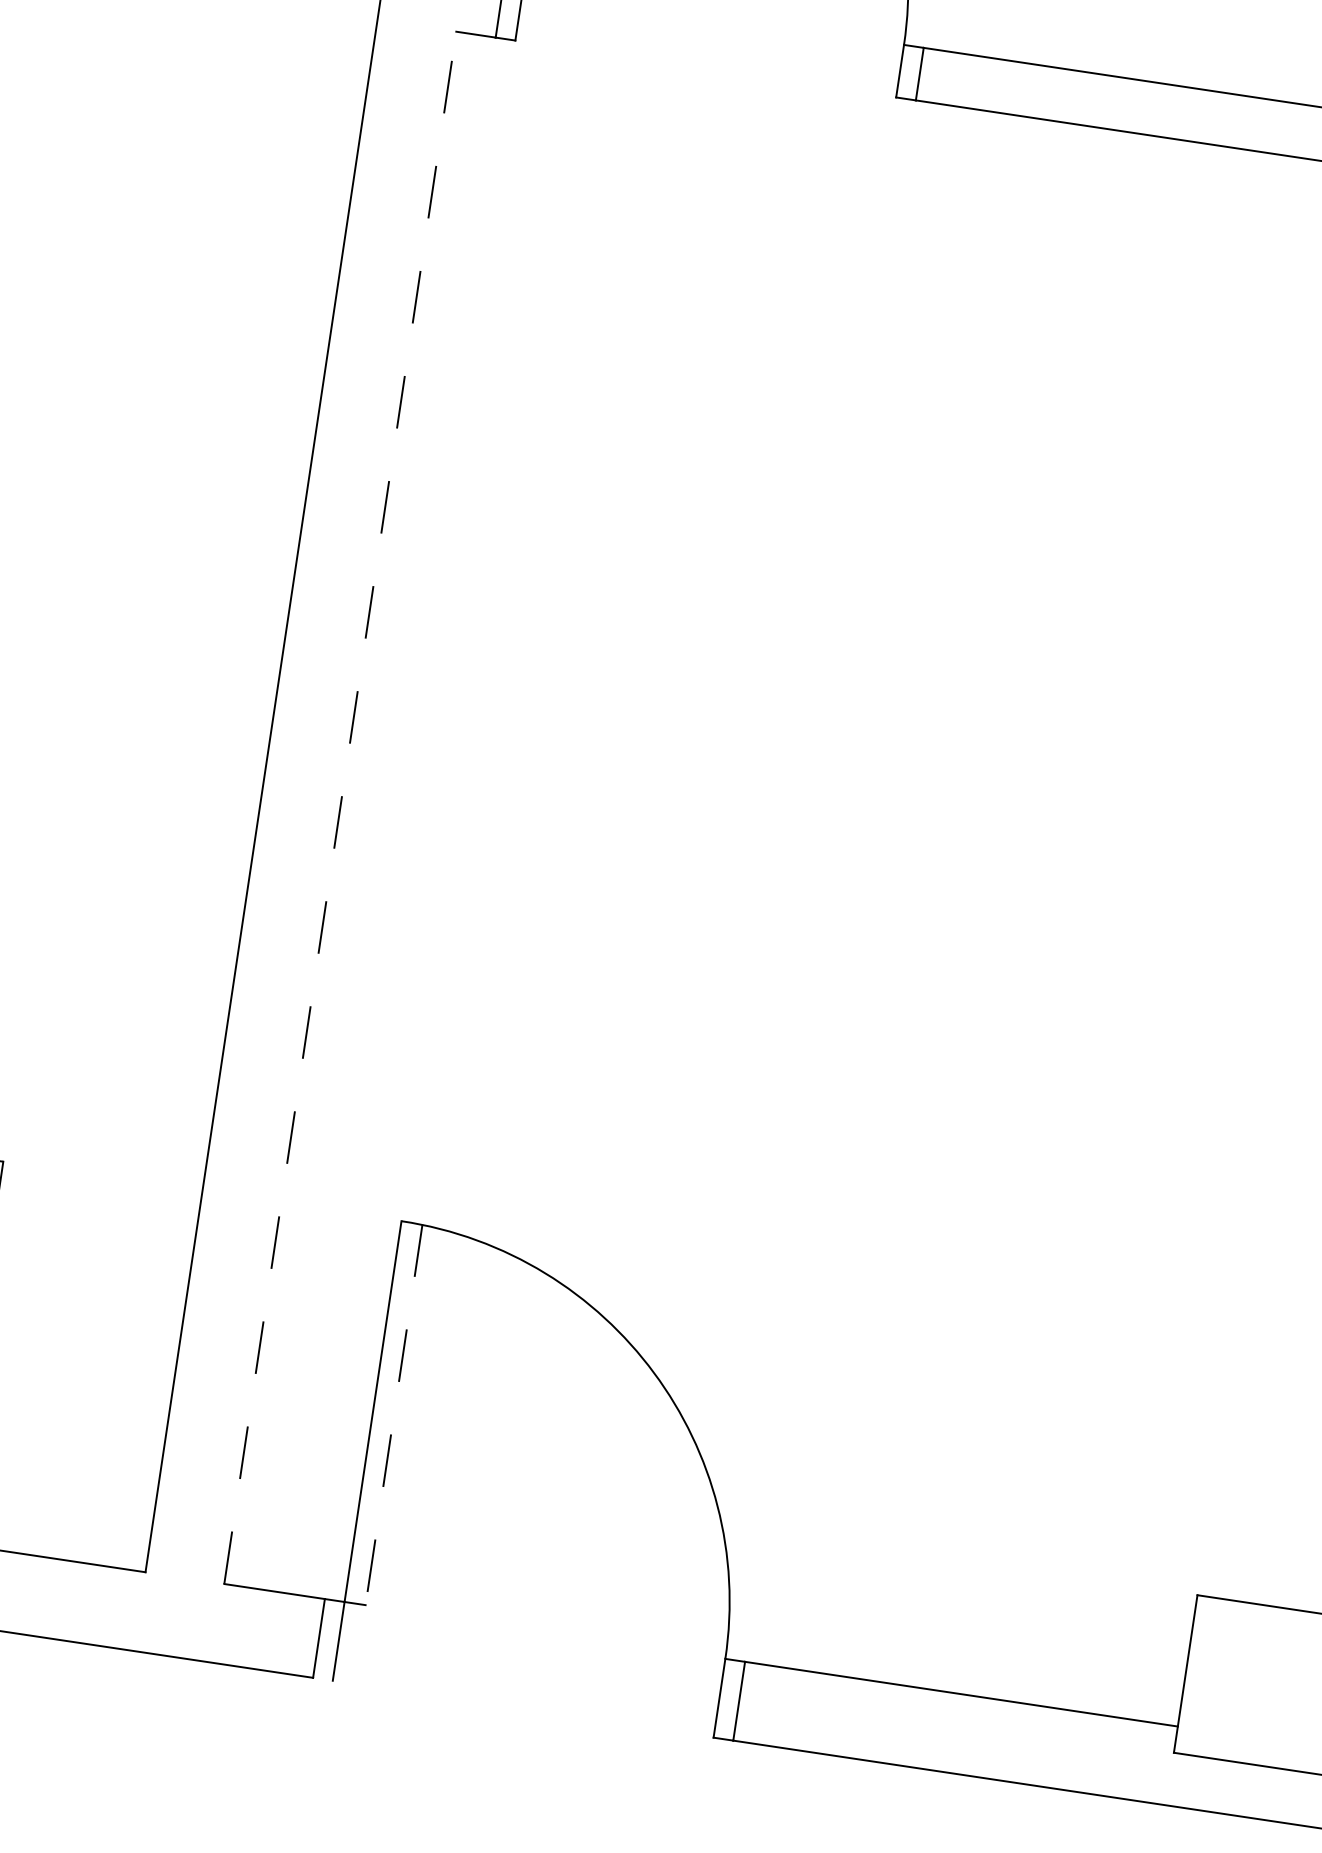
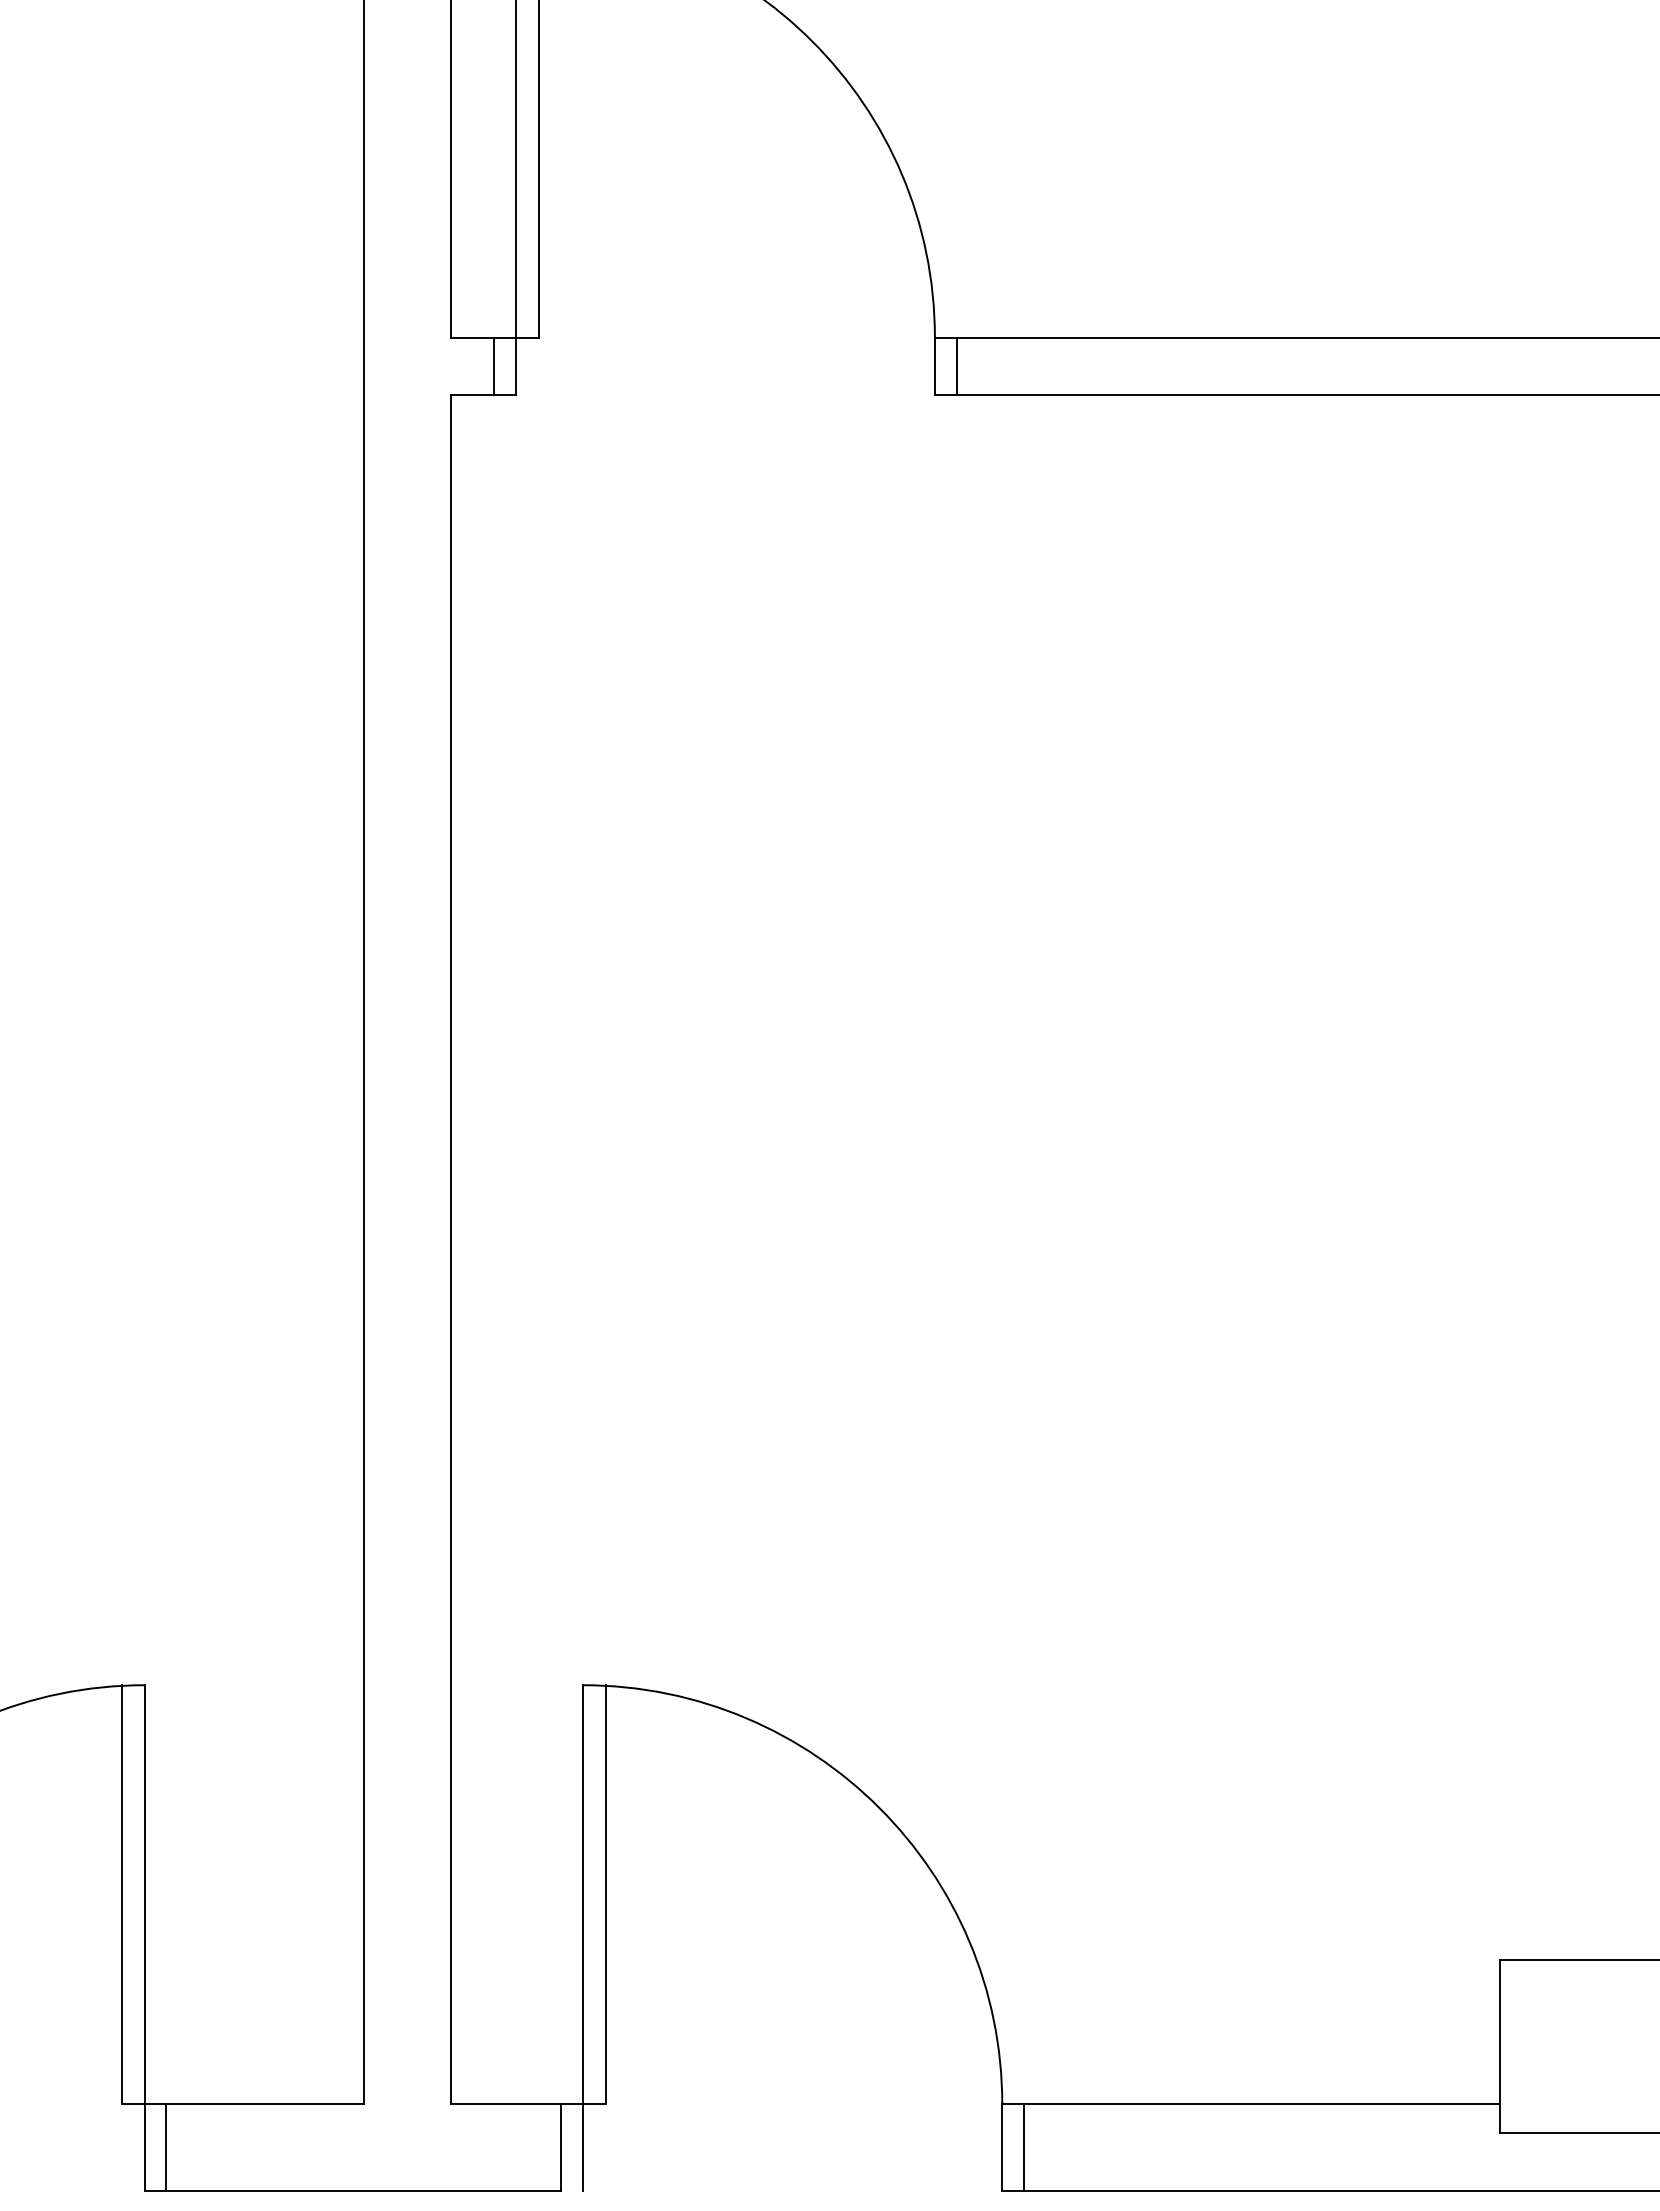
line: (340, 807) -> (450, 1249), dashed -> solid
line: (394, 1414) -> (606, 1894), dashed -> solid

